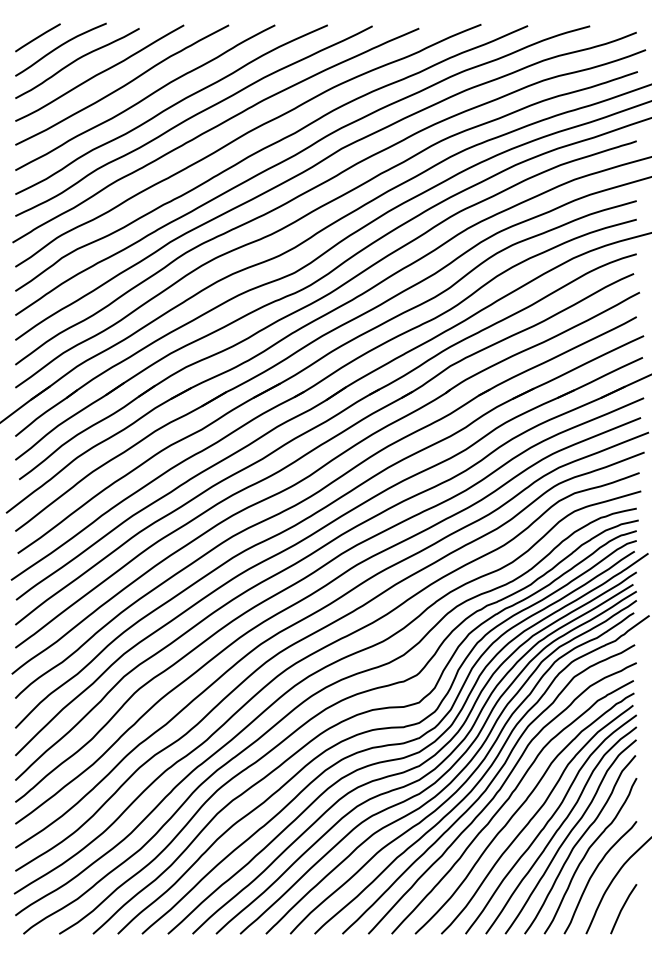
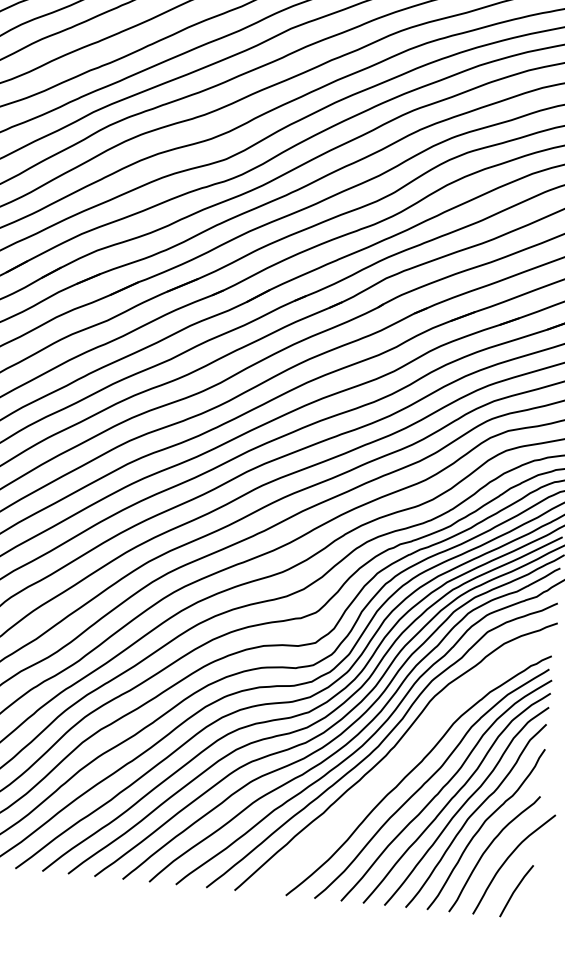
curve: (507, 801) -> (401, 760), removed

